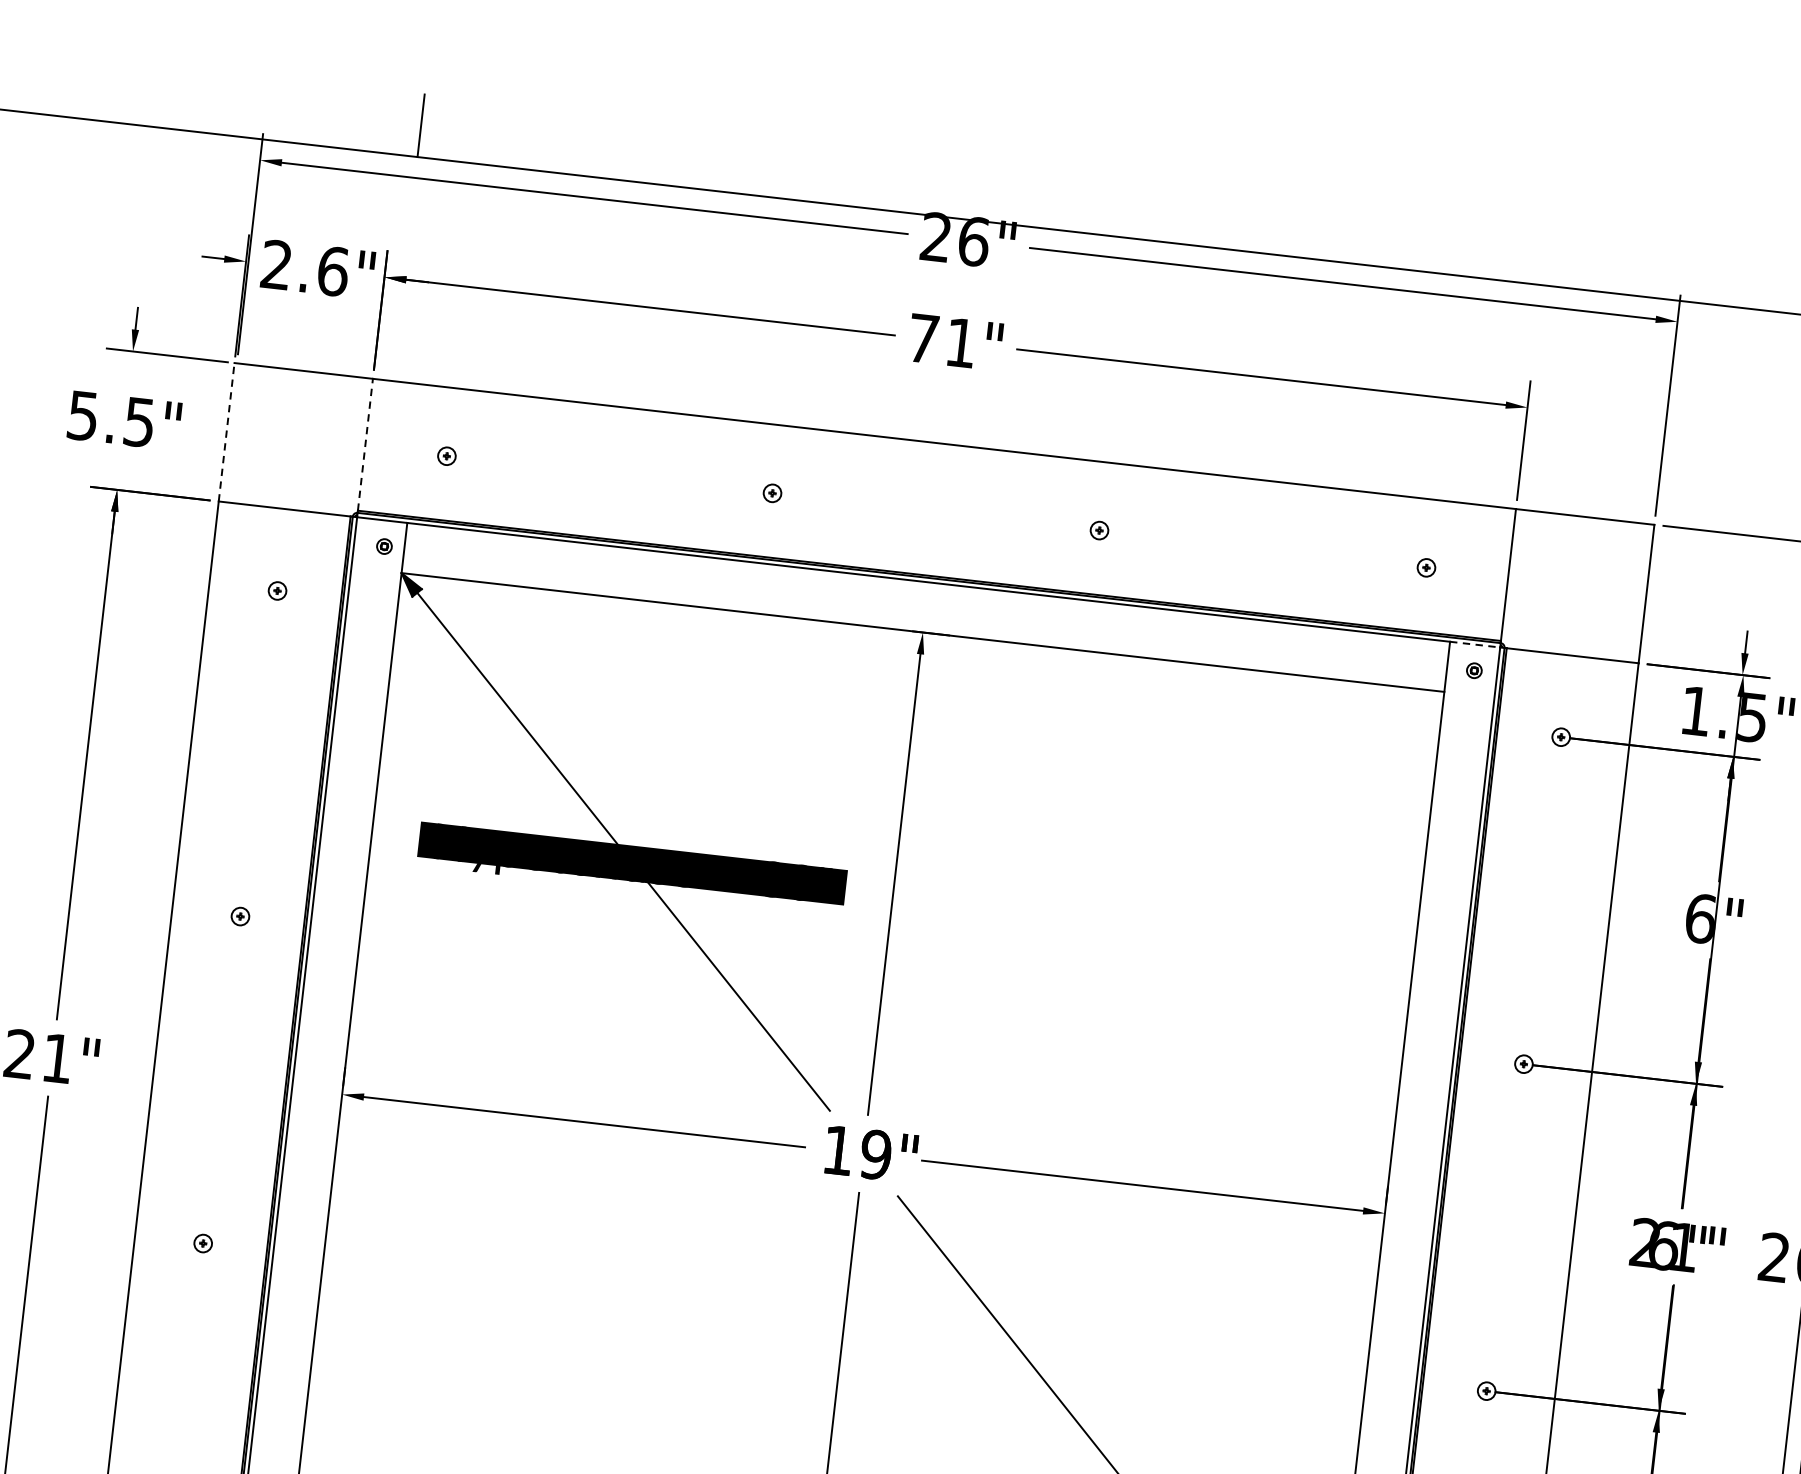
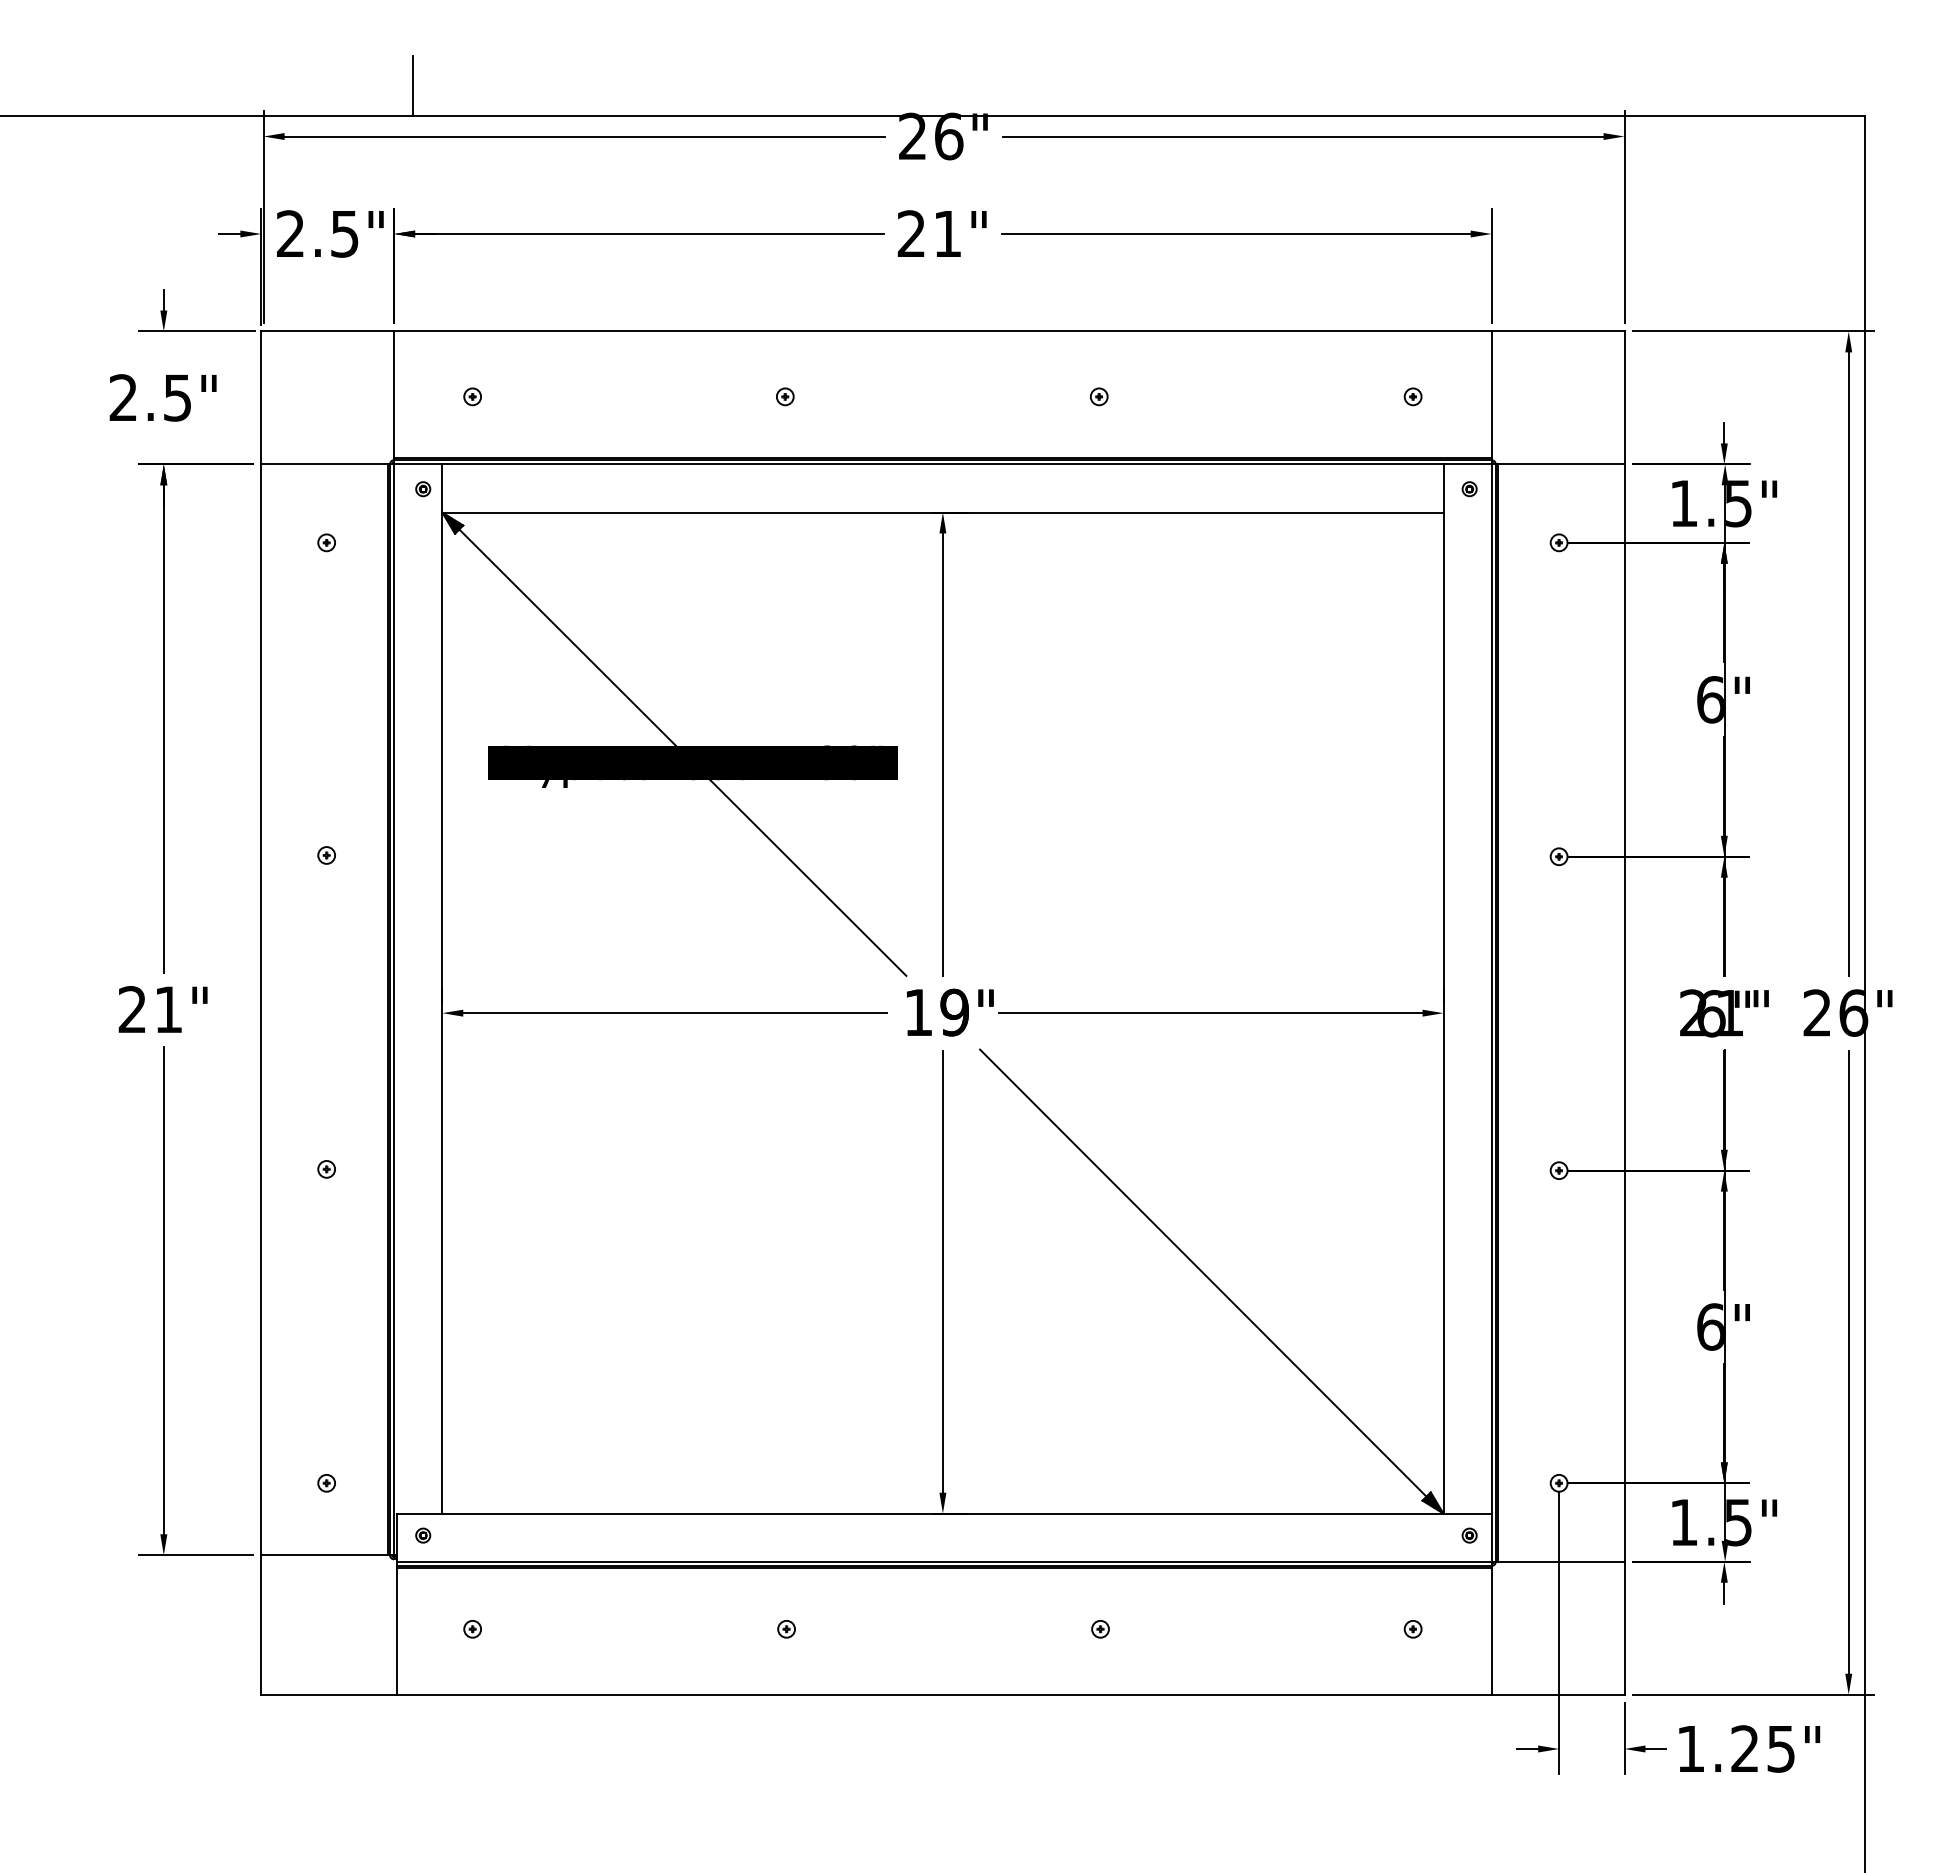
text: (333, 271) -> (345, 233), 2.6" -> 2.5"
text: (922, 338) -> (910, 233), 71" -> 21"
text: (82, 415) -> (122, 397), 5.5" -> 2.5"
line: (226, 431) -> (261, 397), dashed -> solid
line: (365, 444) -> (394, 394), dashed -> solid
line: (1476, 644) -> (1468, 464), dashed -> solid

